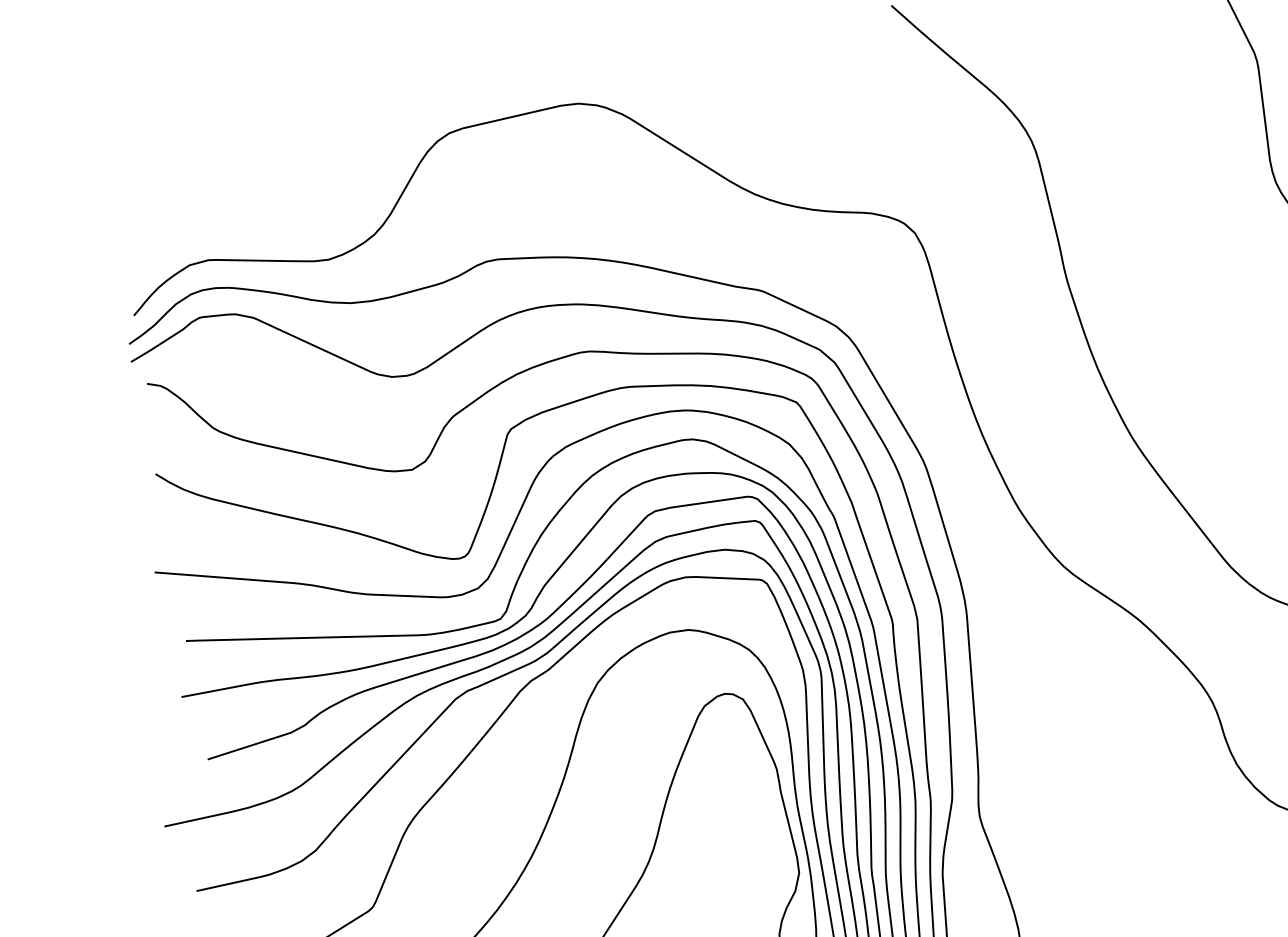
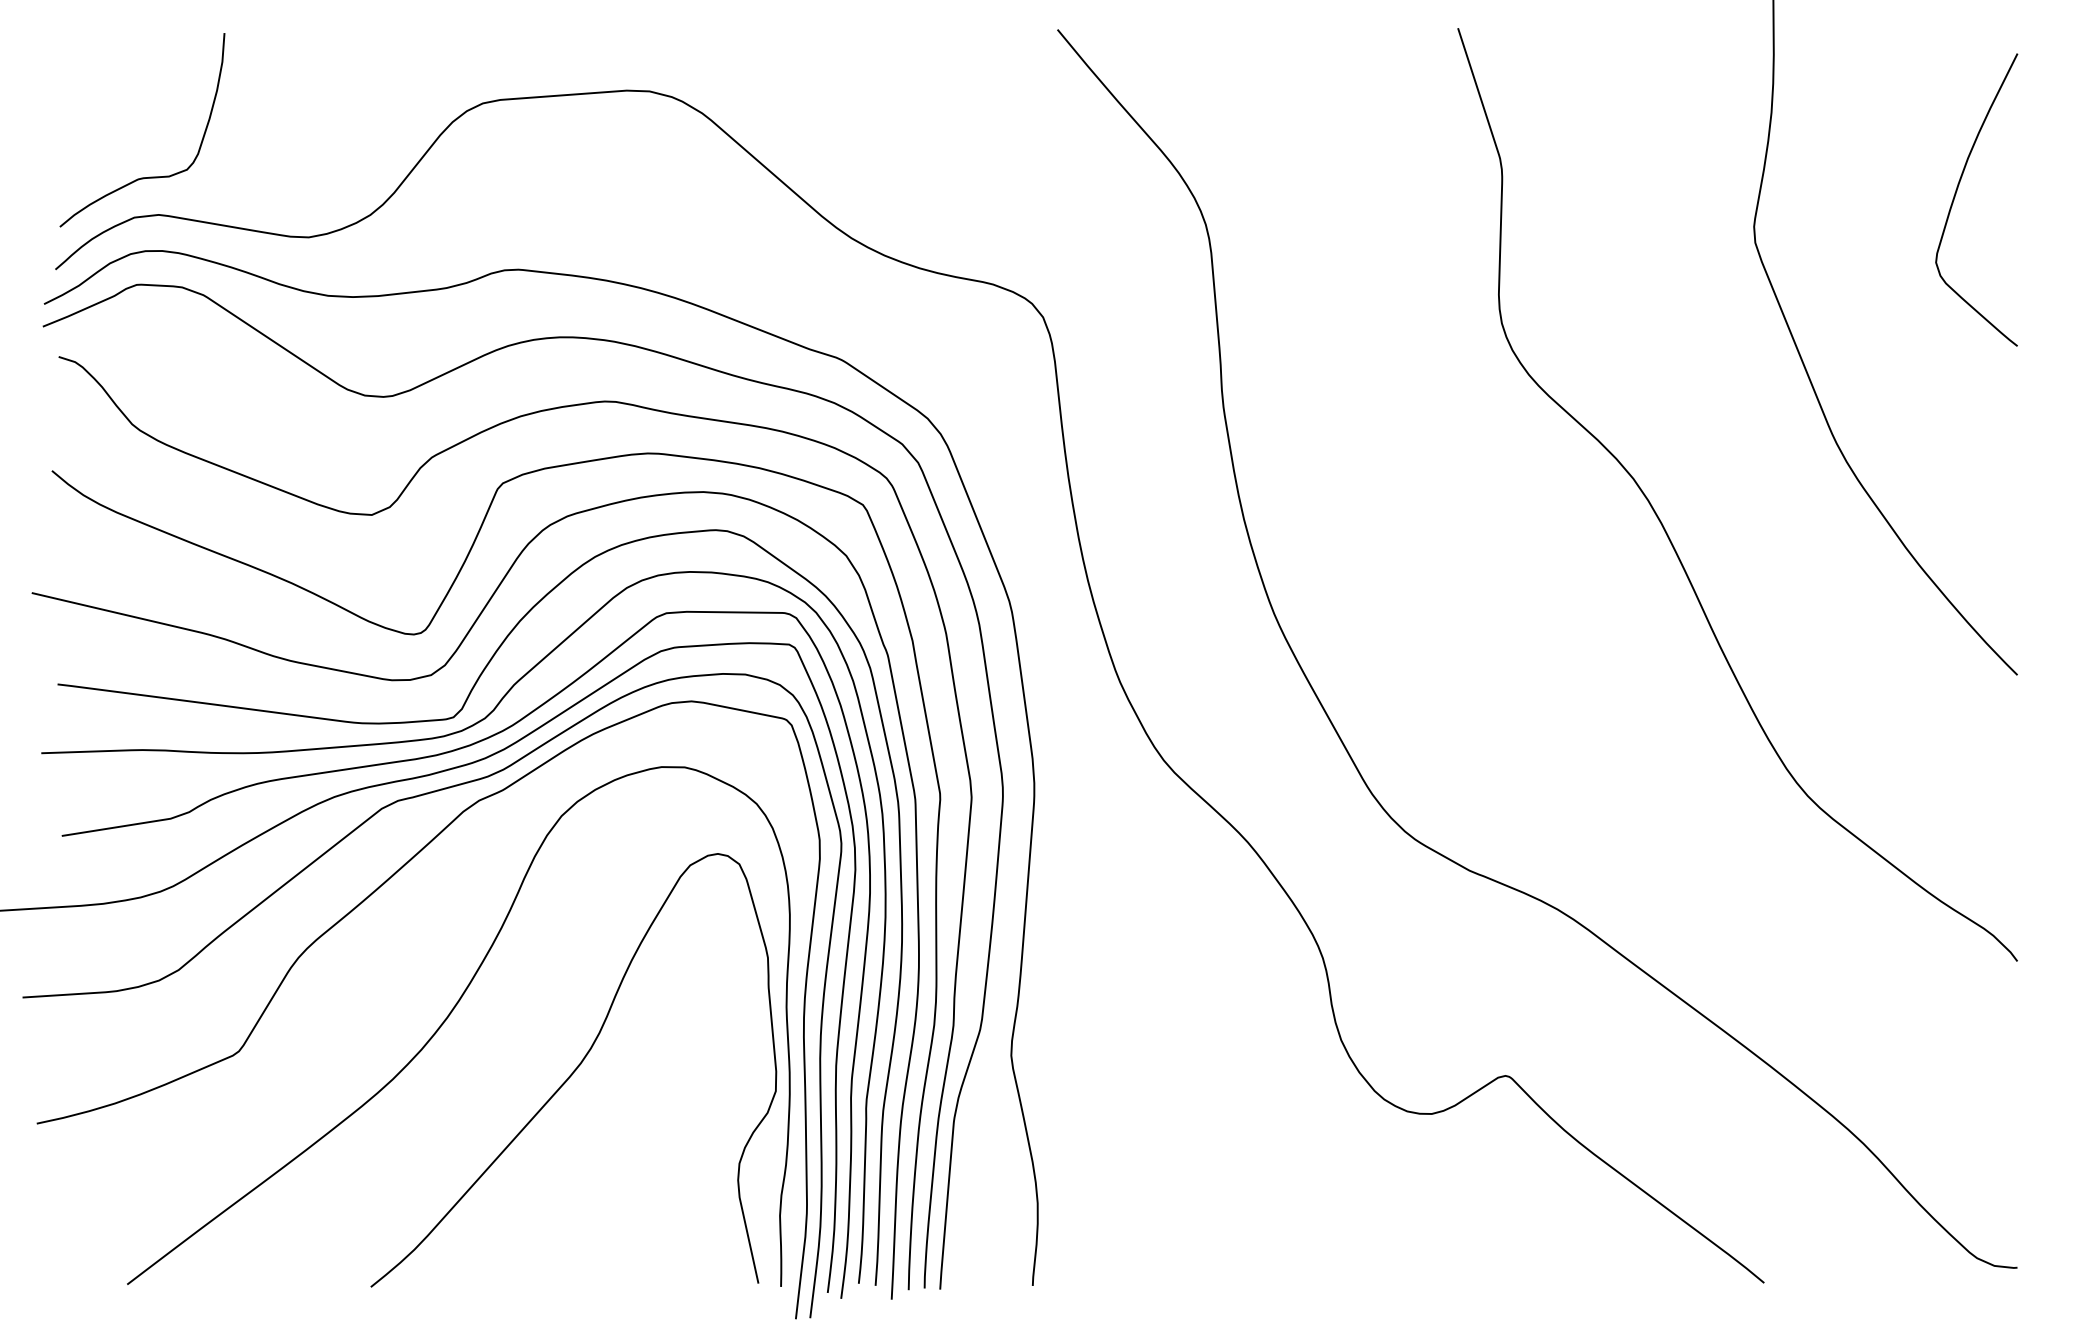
curve: (196, 231) -> (149, 176), added

